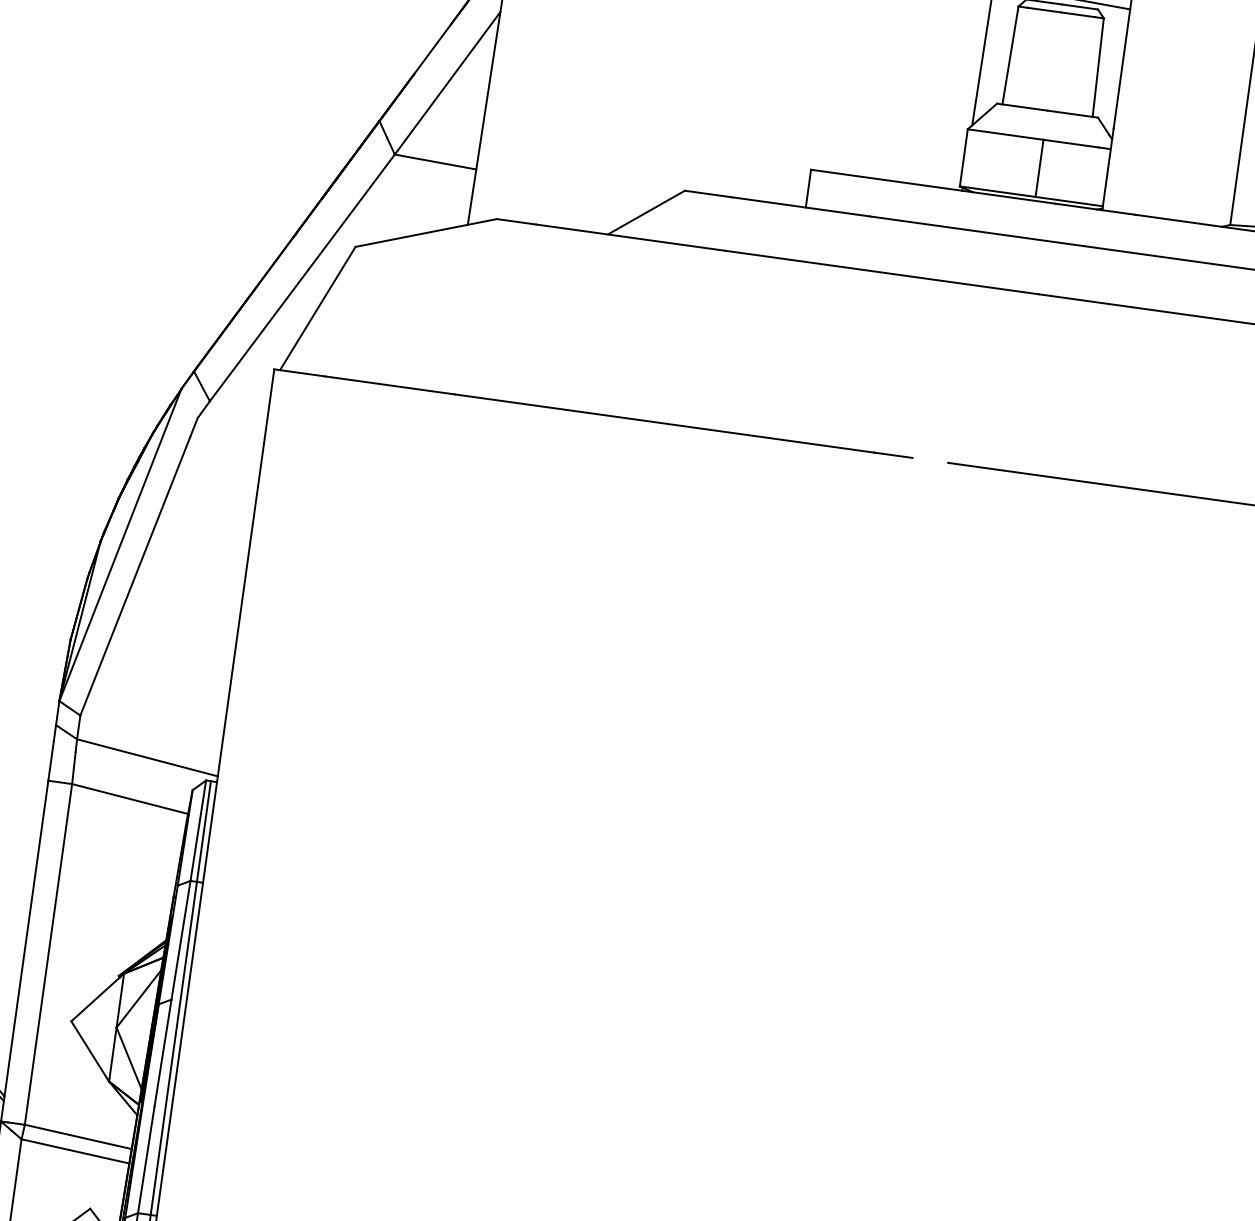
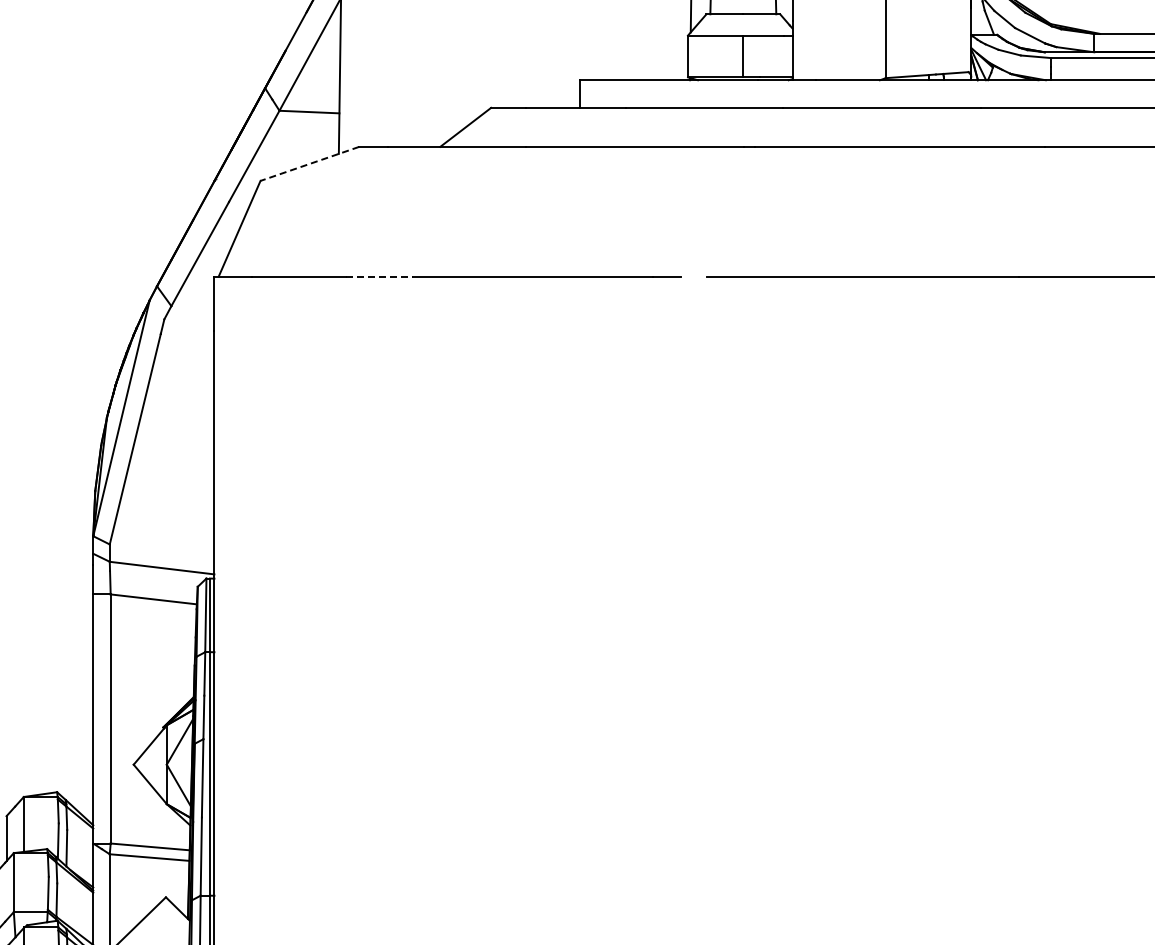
line: (425, 233) -> (309, 164), solid -> dashed
line: (500, 400) -> (379, 276), solid -> dashed

